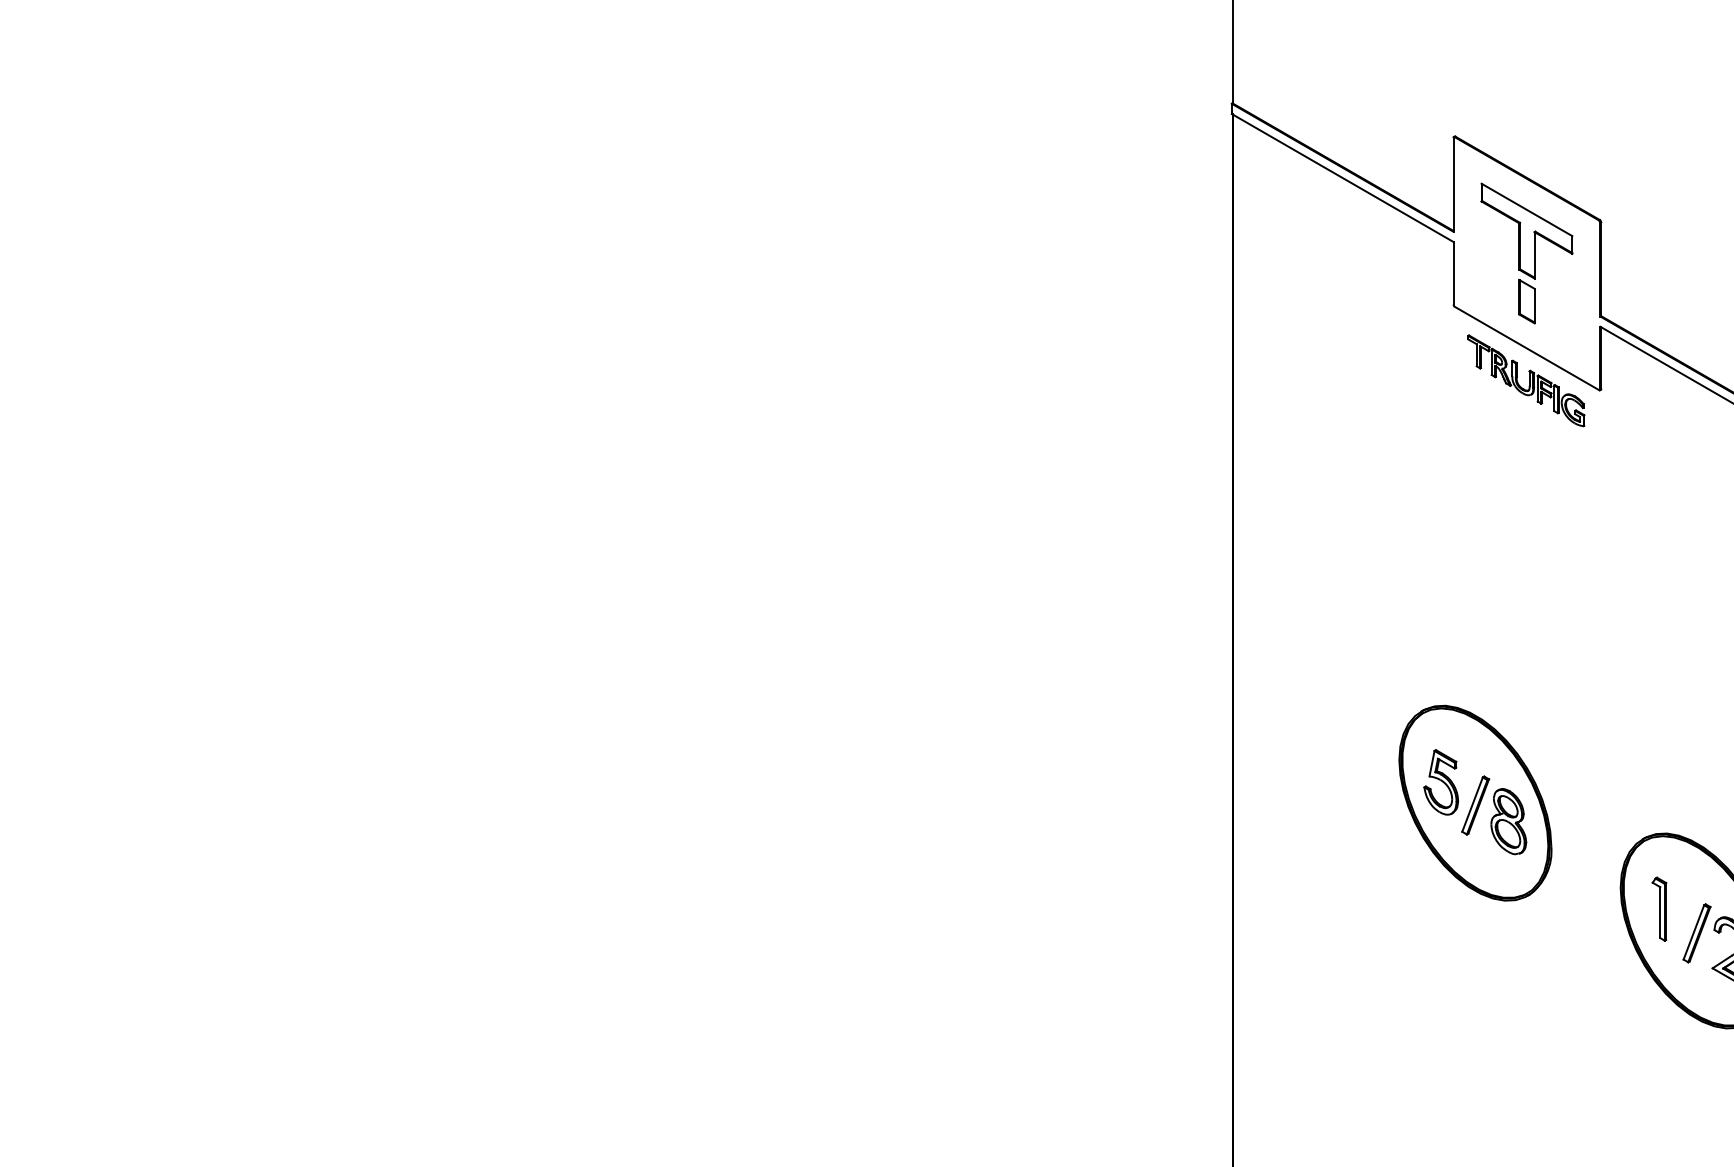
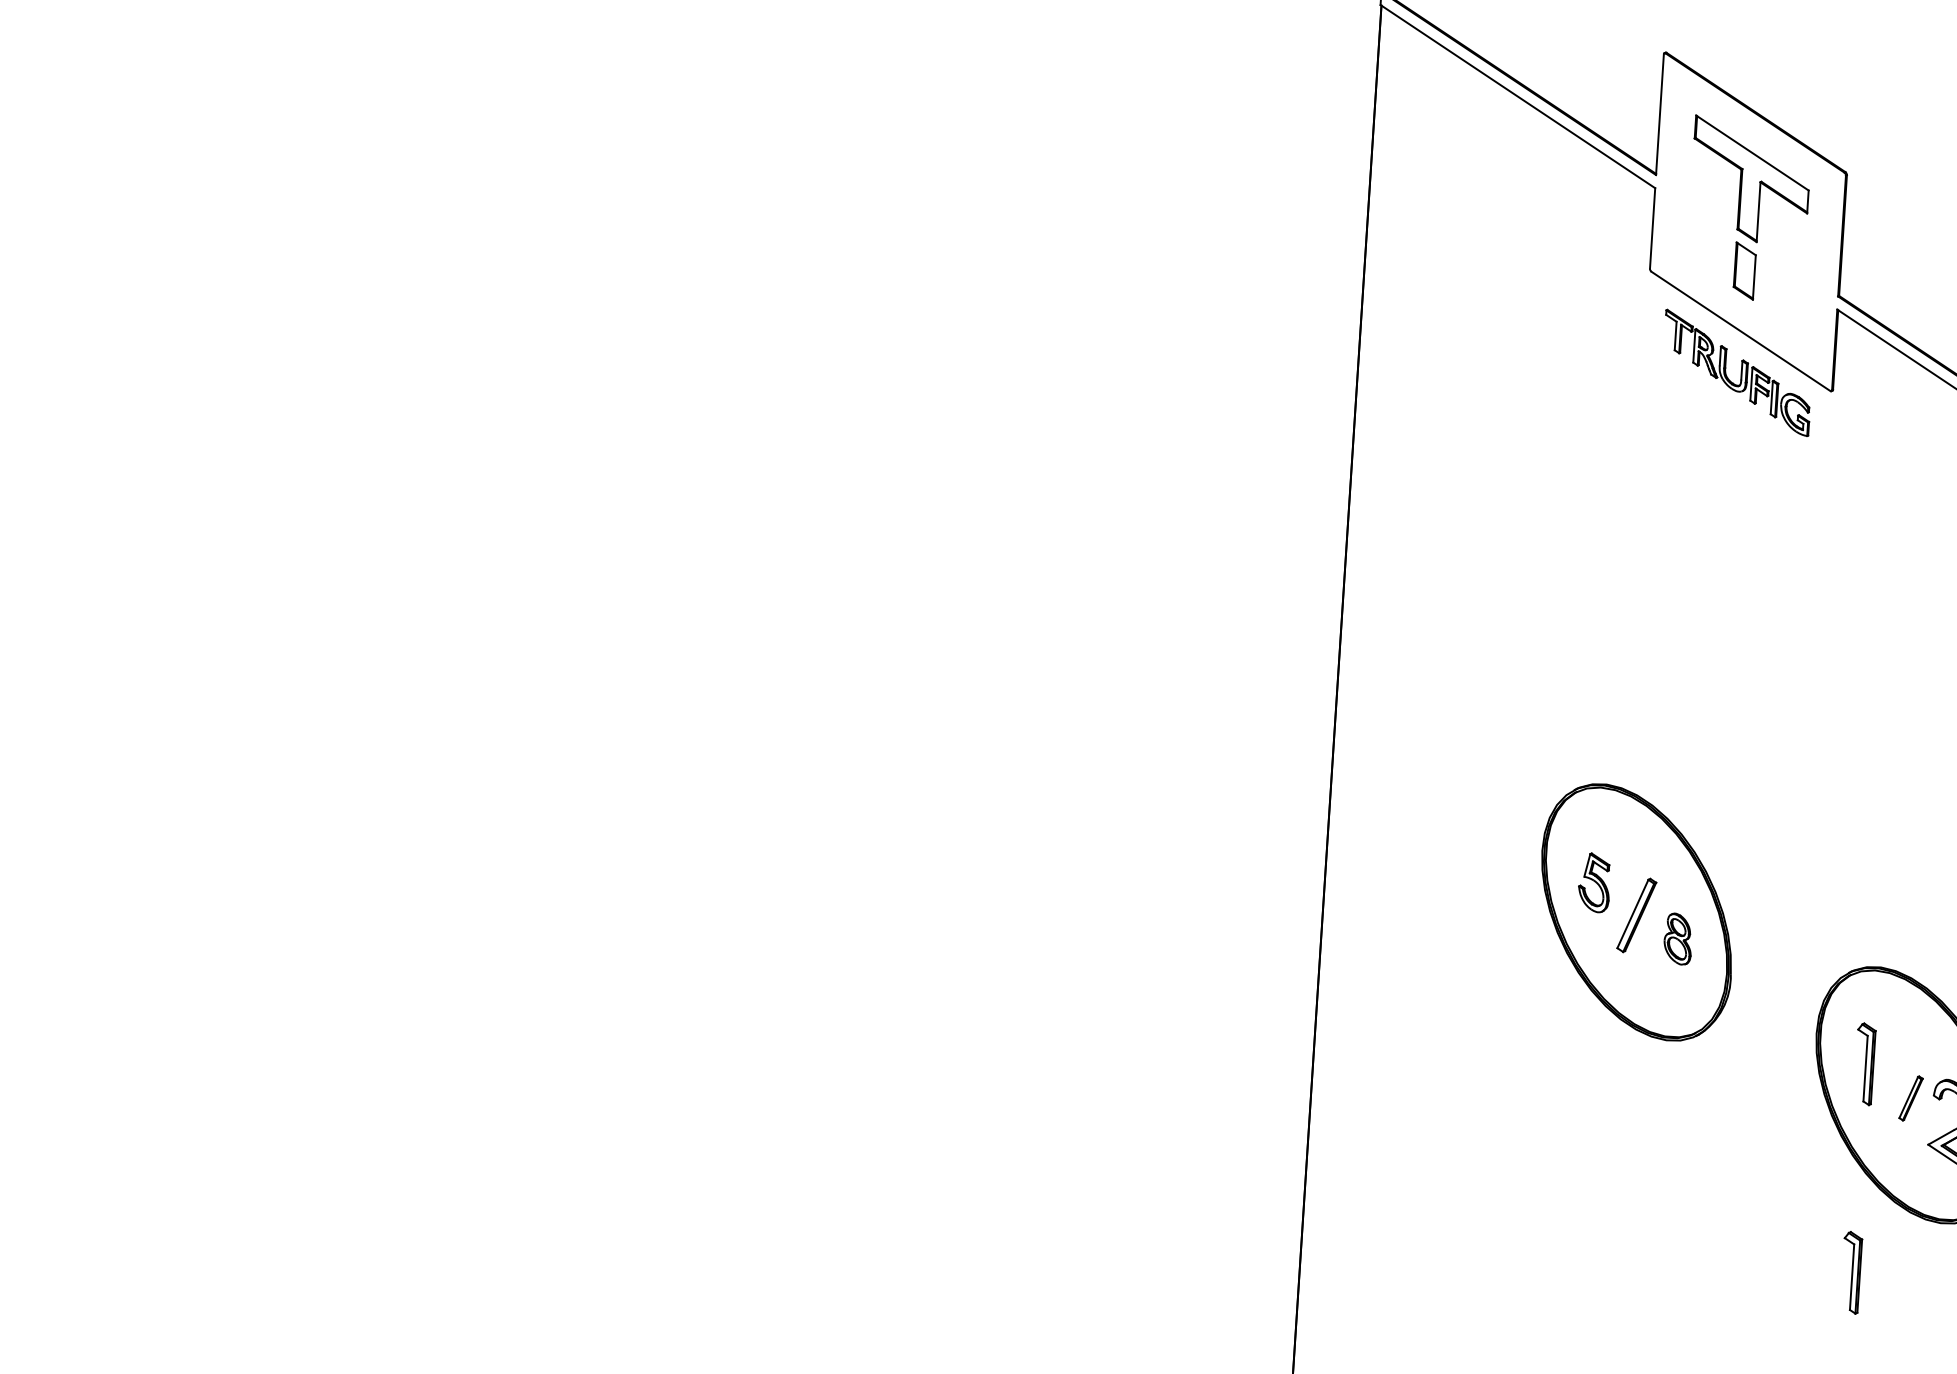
part: (1441, 782) -> (1594, 882), size x0.7
part: (1508, 821) -> (1677, 938), size x0.6
part: (1696, 933) -> (1910, 1098), size x0.6
part: (1659, 1070) -> (1851, 1271), added

